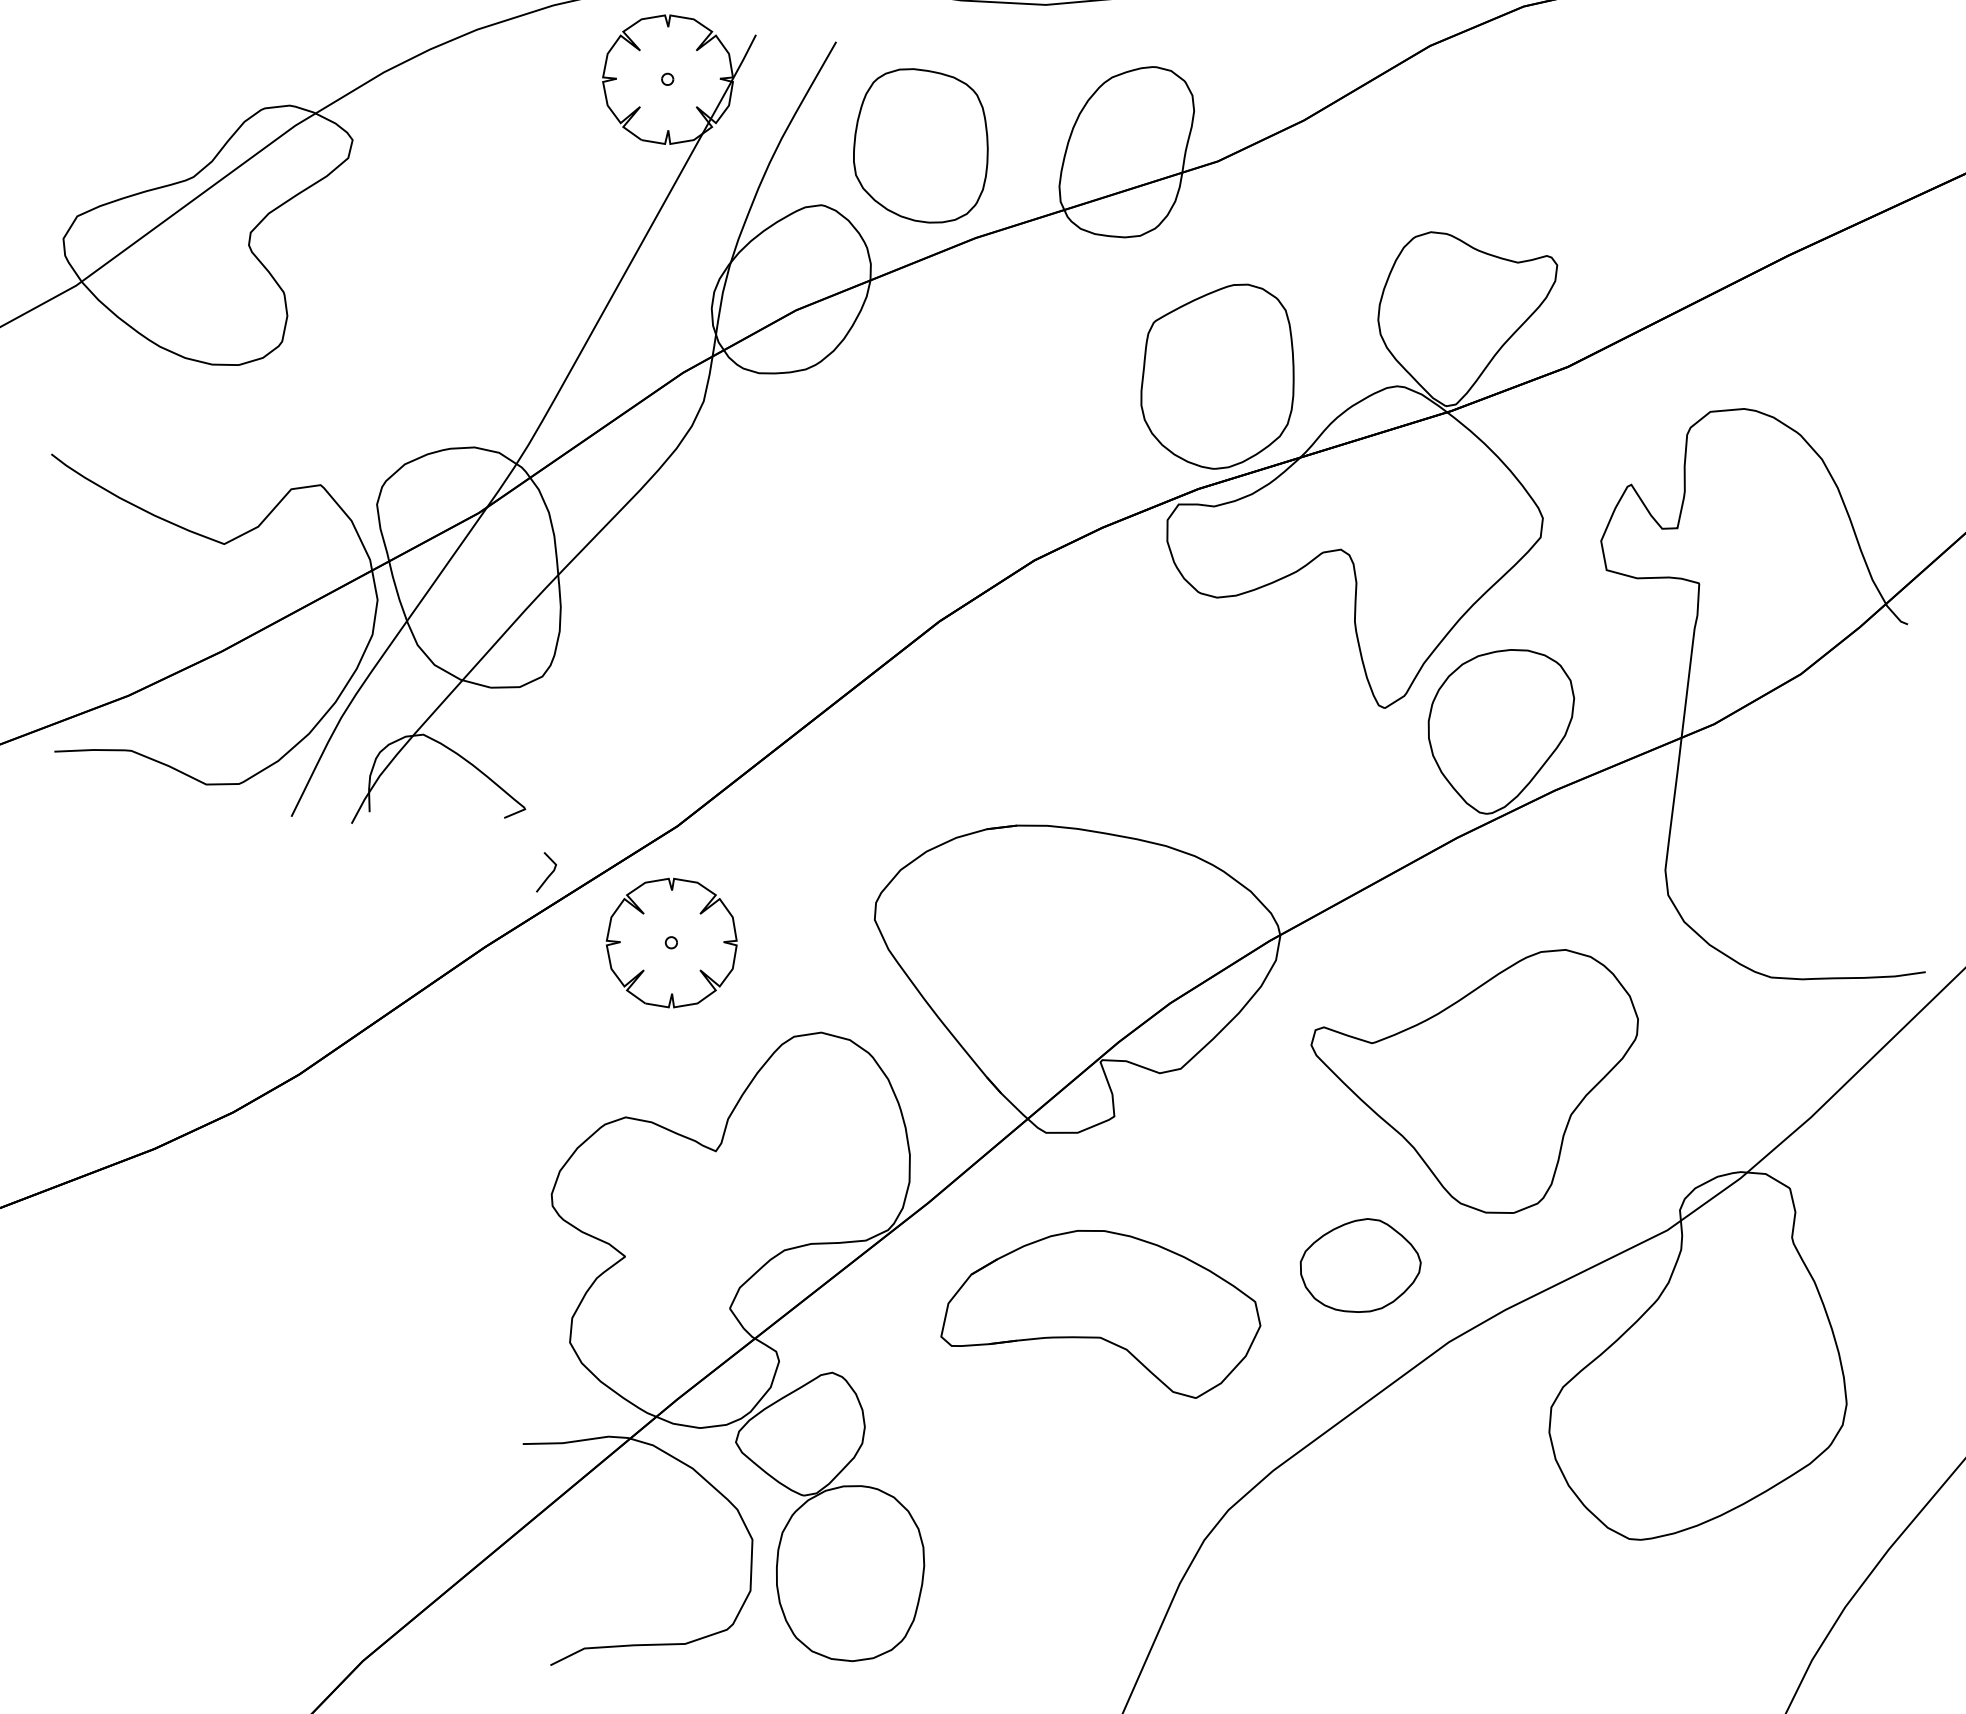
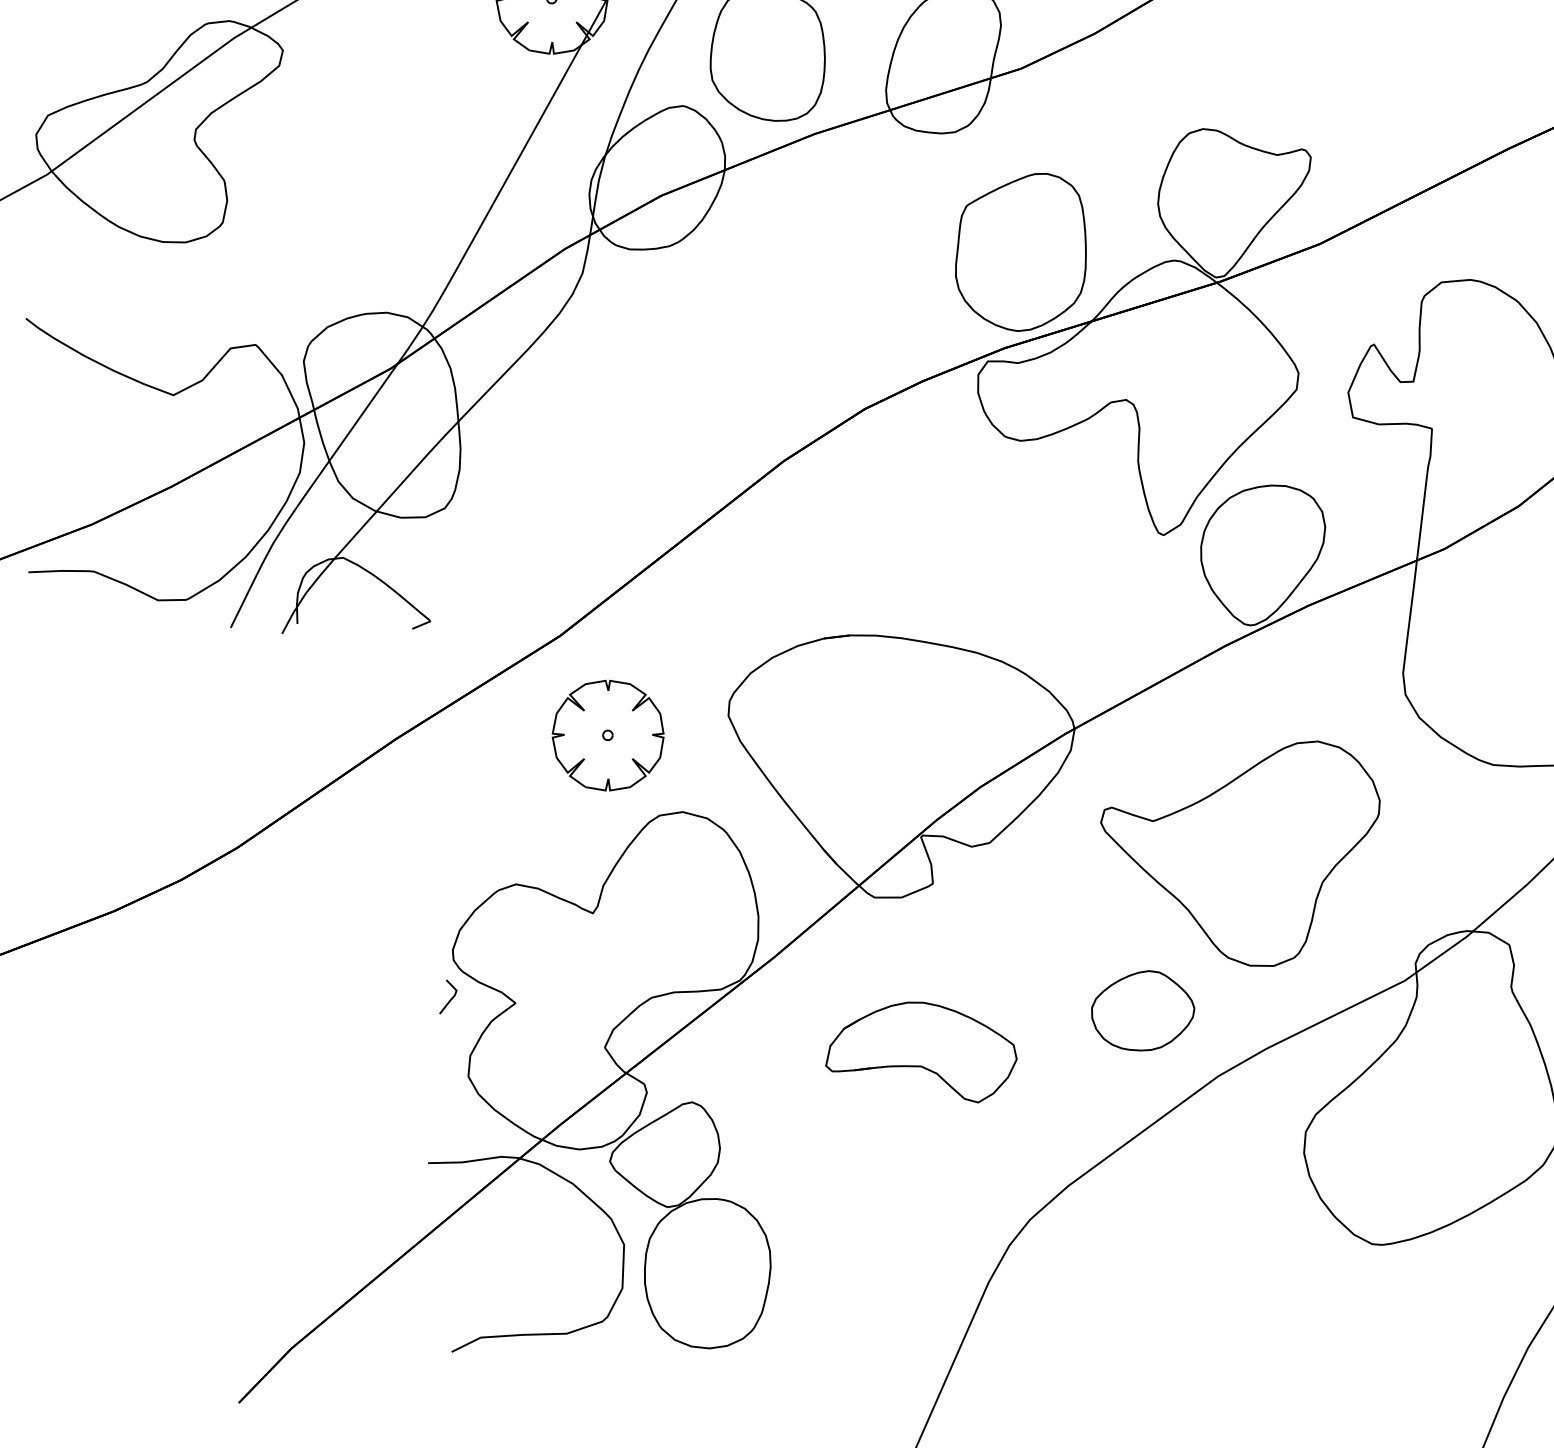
line: (549, 874) -> (450, 998), moved
part: (671, 942) -> (607, 735), moved
part: (1100, 1314) -> (921, 1052), size x0.7

